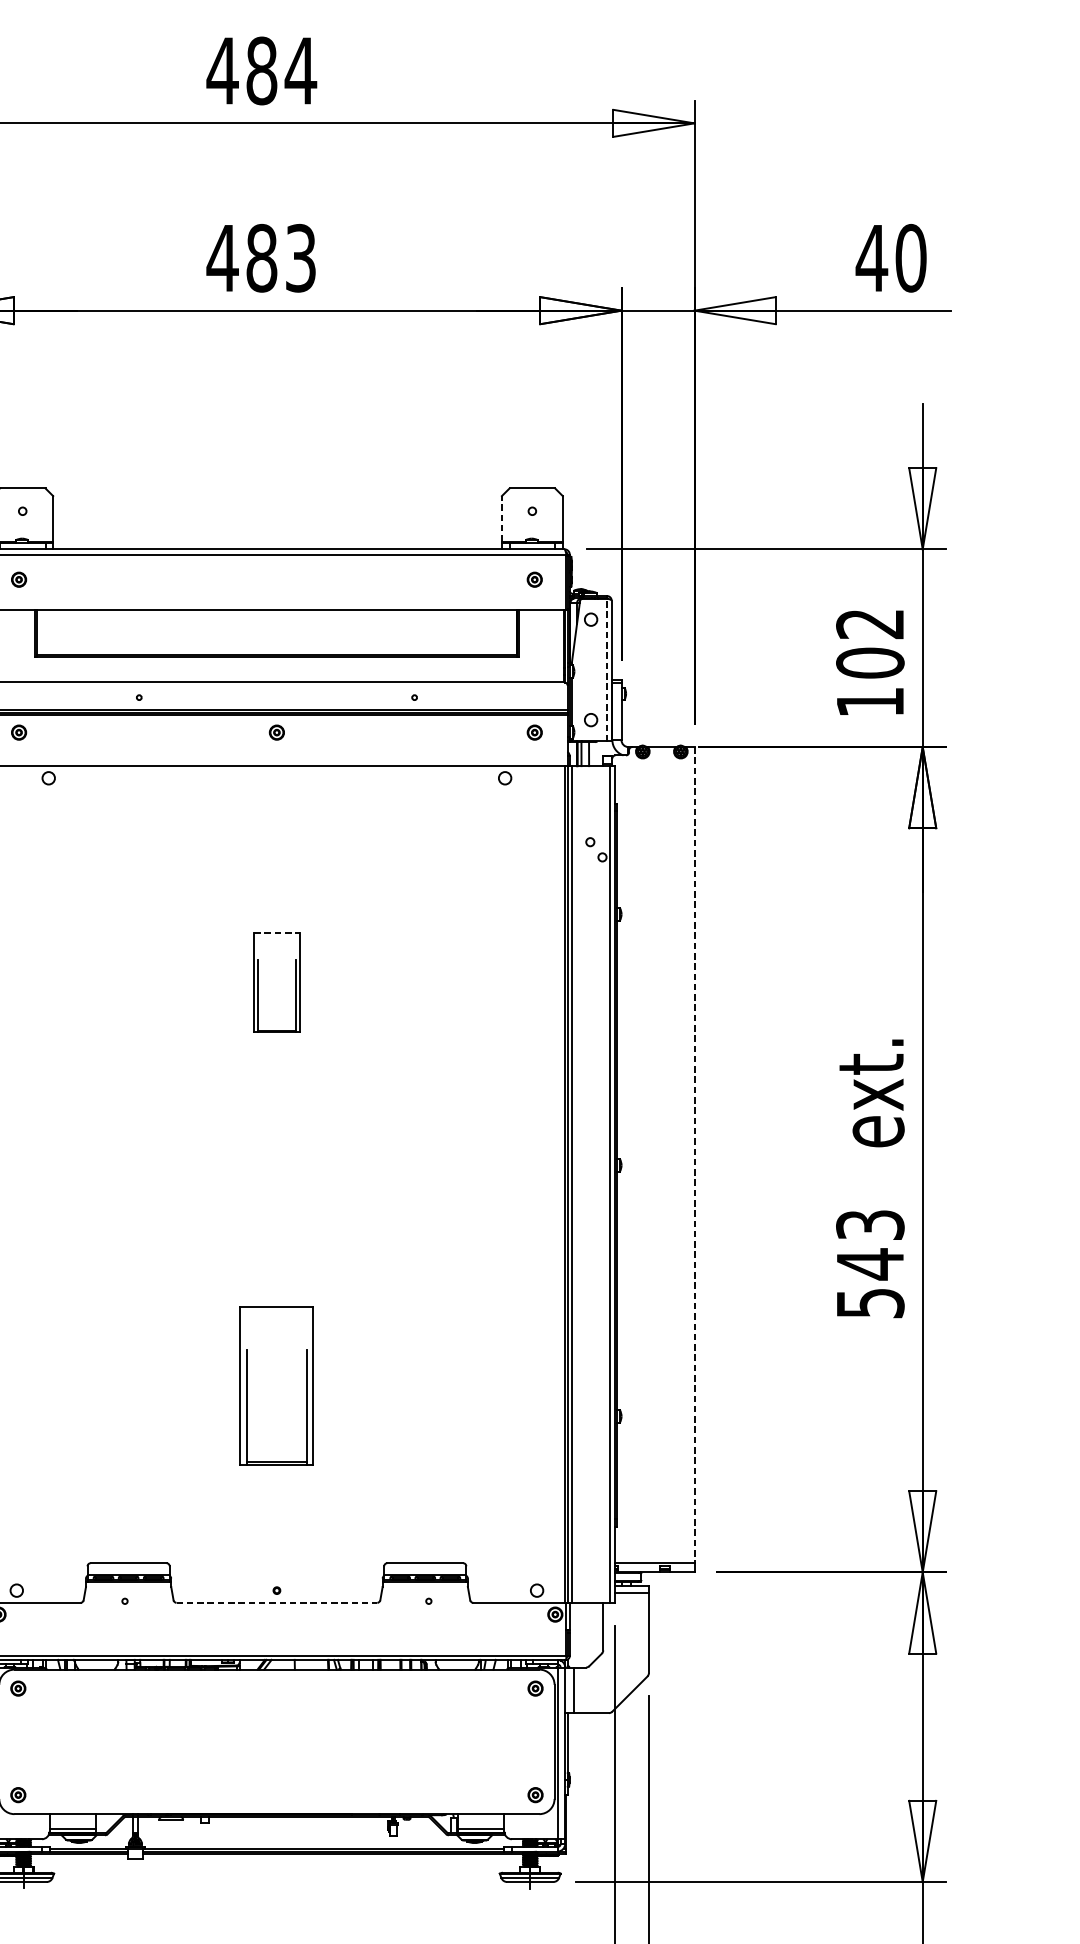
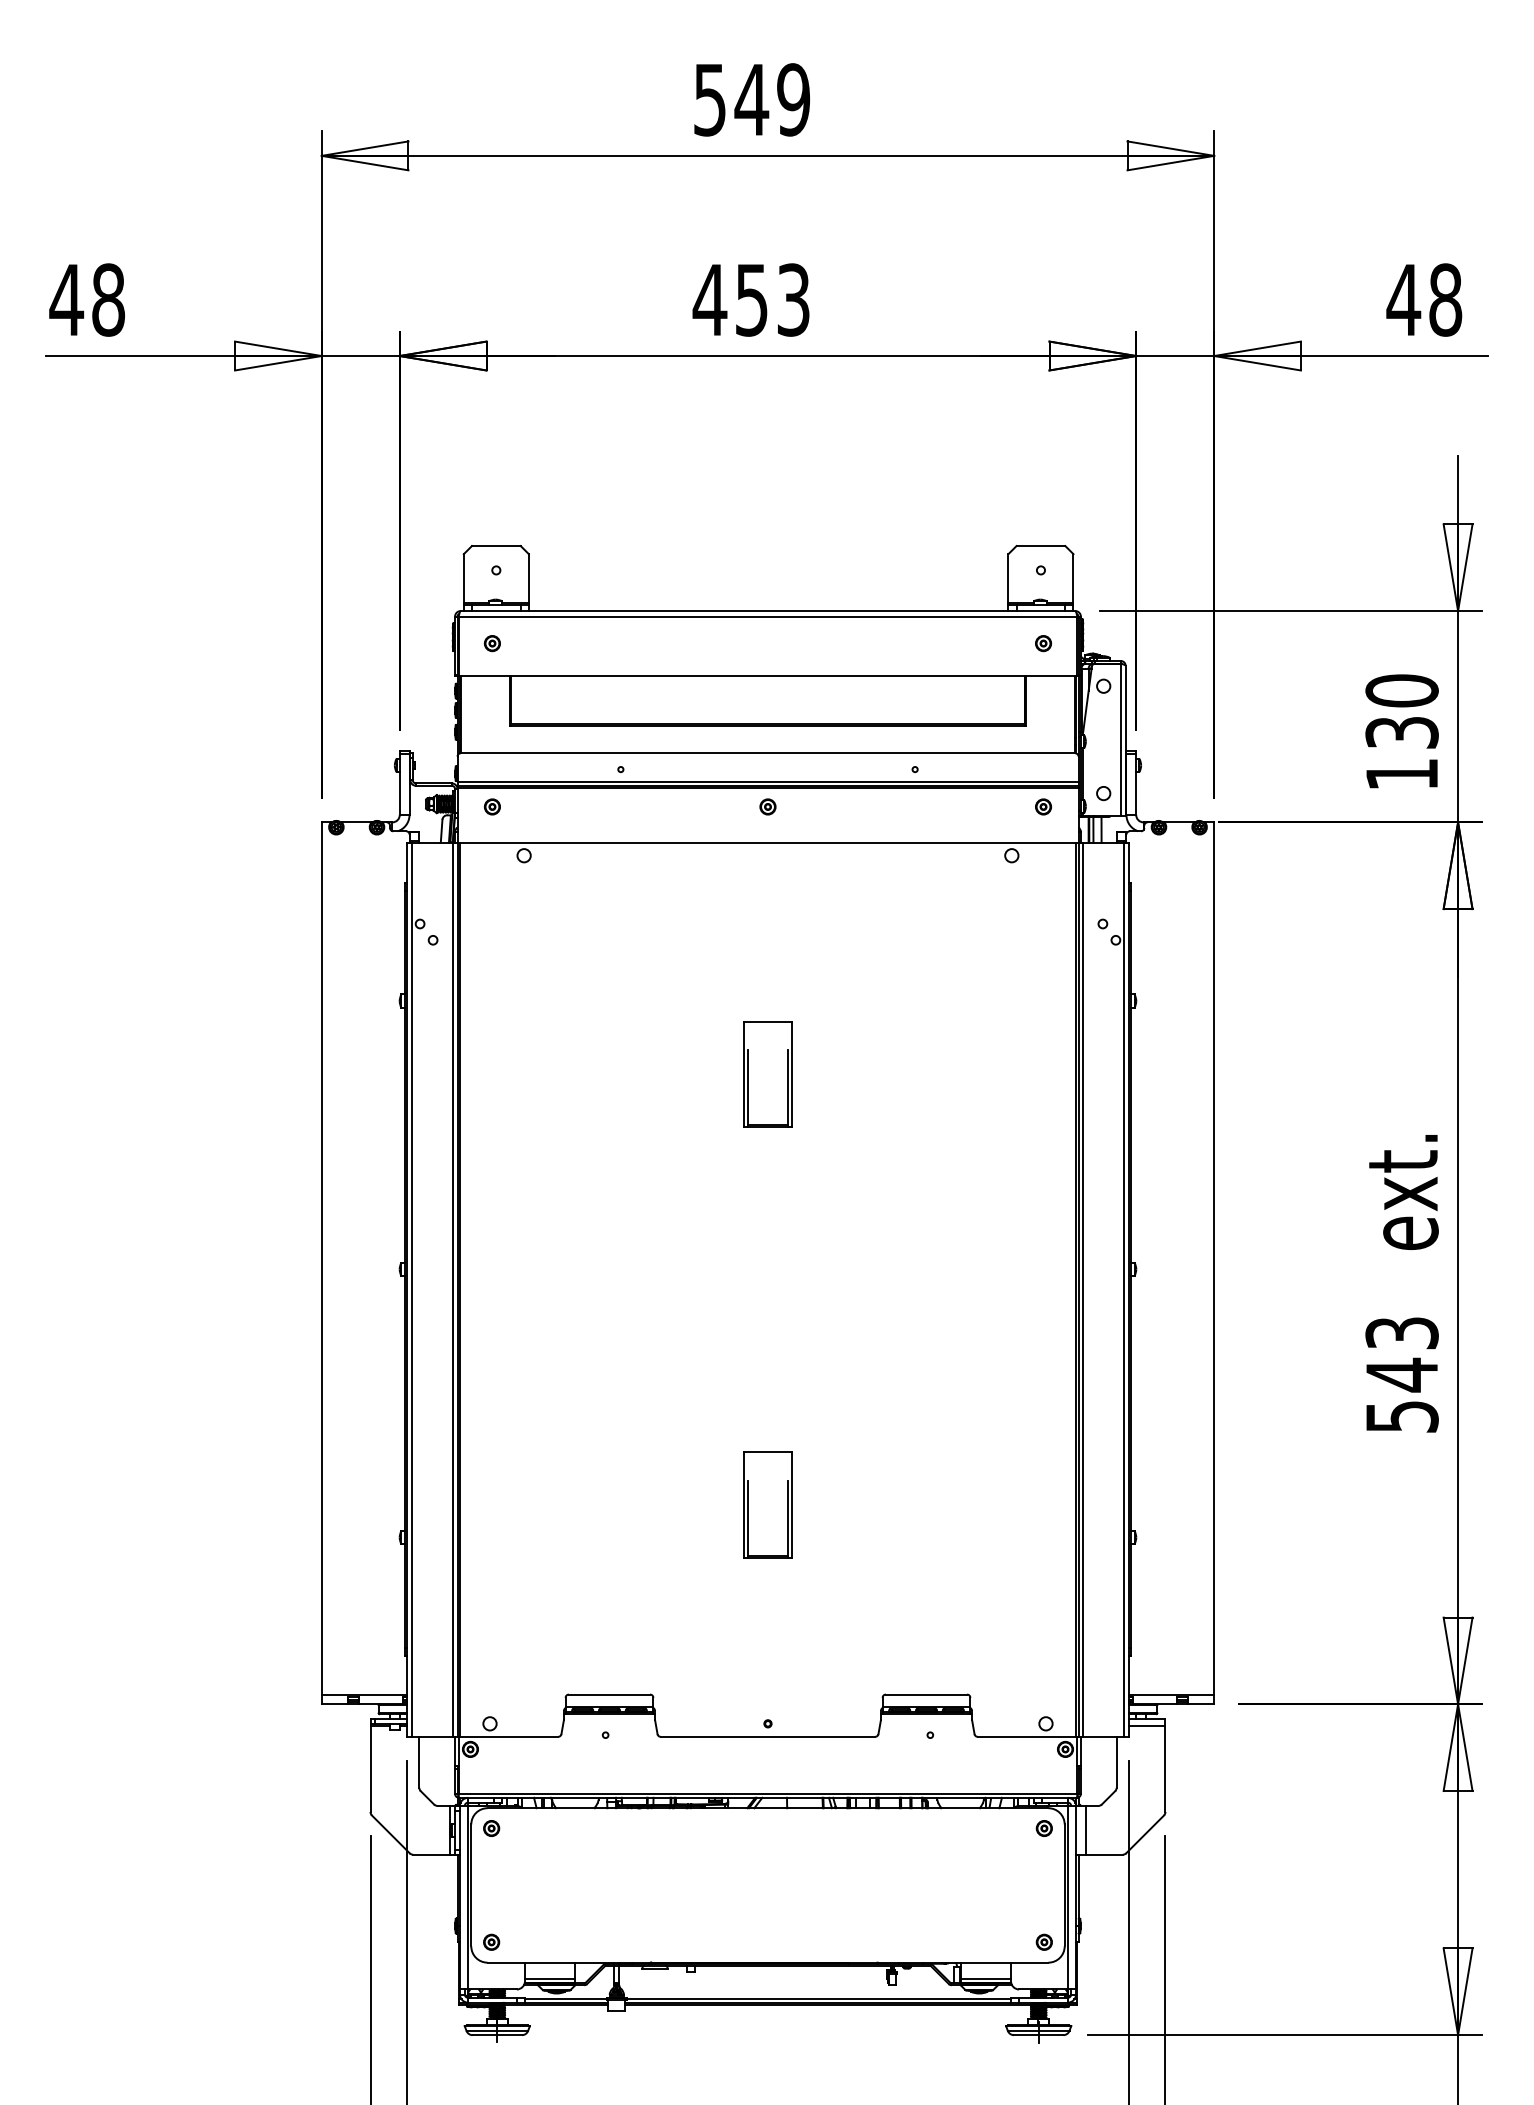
text: (261, 70) -> (751, 99), 484 -> 549
text: (261, 257) -> (751, 299), 483 -> 453
text: (910, 257) -> (1445, 299), 40 -> 48
line: (502, 518) -> (1008, 578), dashed -> solid
text: (869, 643) -> (1401, 711), 102 -> 130
line: (606, 669) -> (1120, 739), dashed -> solid
line: (277, 933) -> (768, 1021), dashed -> solid
line: (694, 1155) -> (1214, 1258), dashed -> solid
part: (276, 1385) -> (767, 1504), size x0.62
line: (277, 1602) -> (768, 1736), dashed -> solid

